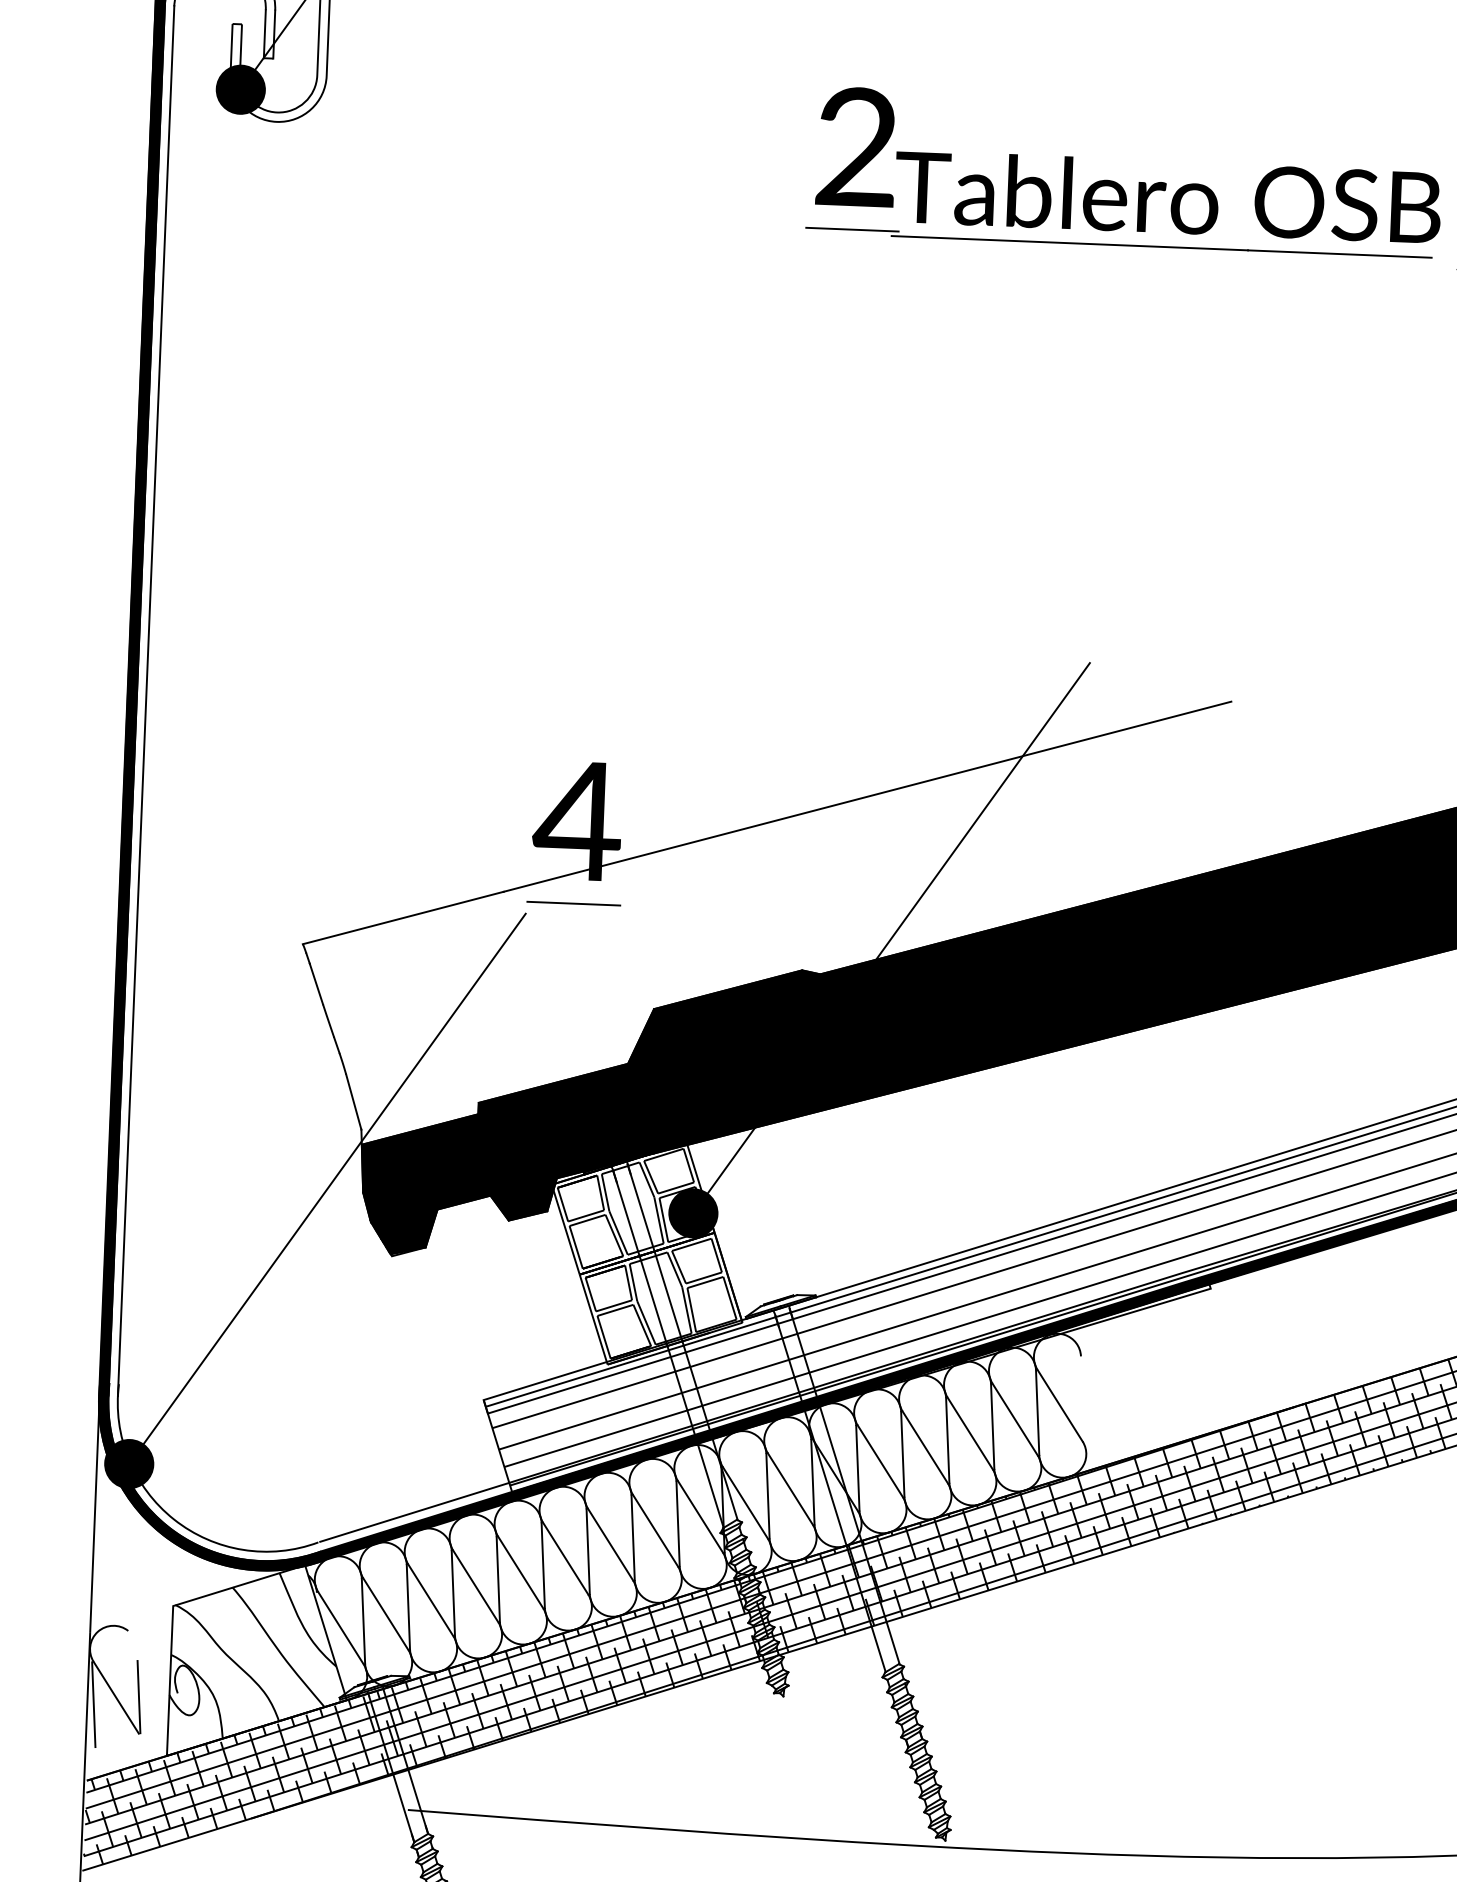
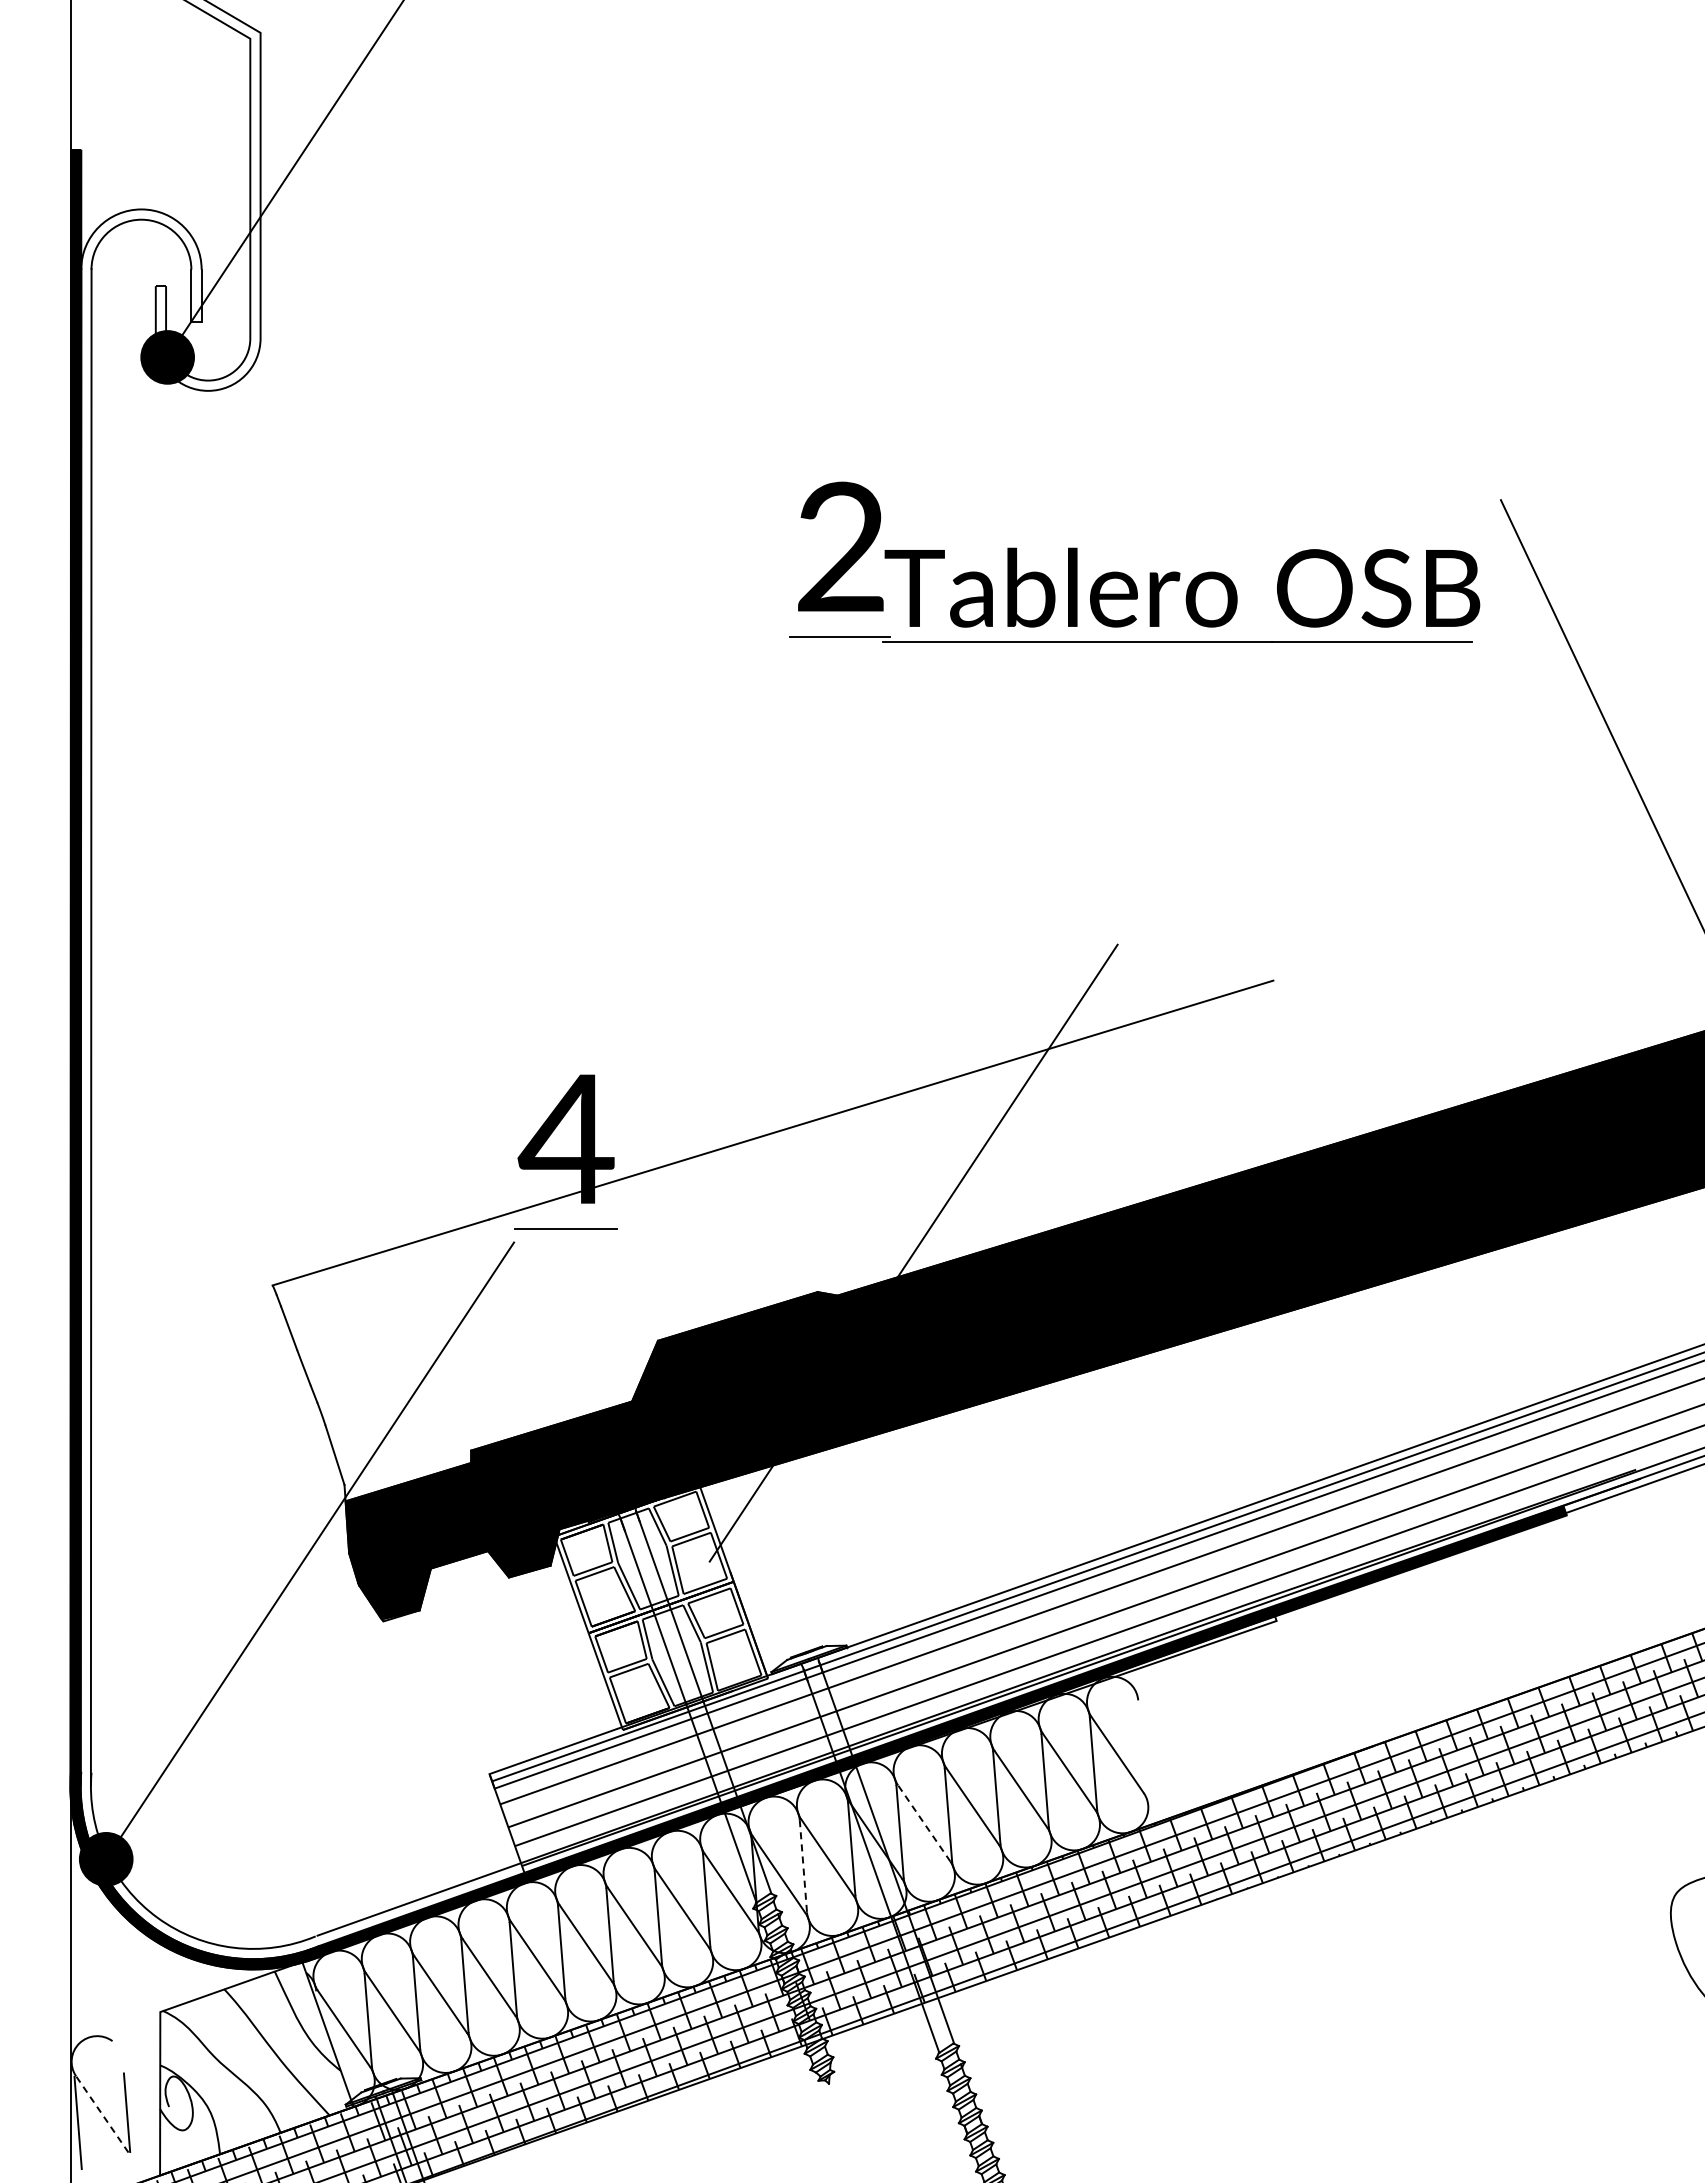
part: (1118, 182) -> (1127, 574), moved
fill: (693, 1213) -> (709, 1561), removed
line: (880, 1461) -> (924, 1823), solid -> dashed
line: (768, 1496) -> (803, 1866), solid -> dashed
line: (116, 1697) -> (102, 2114), solid -> dashed

